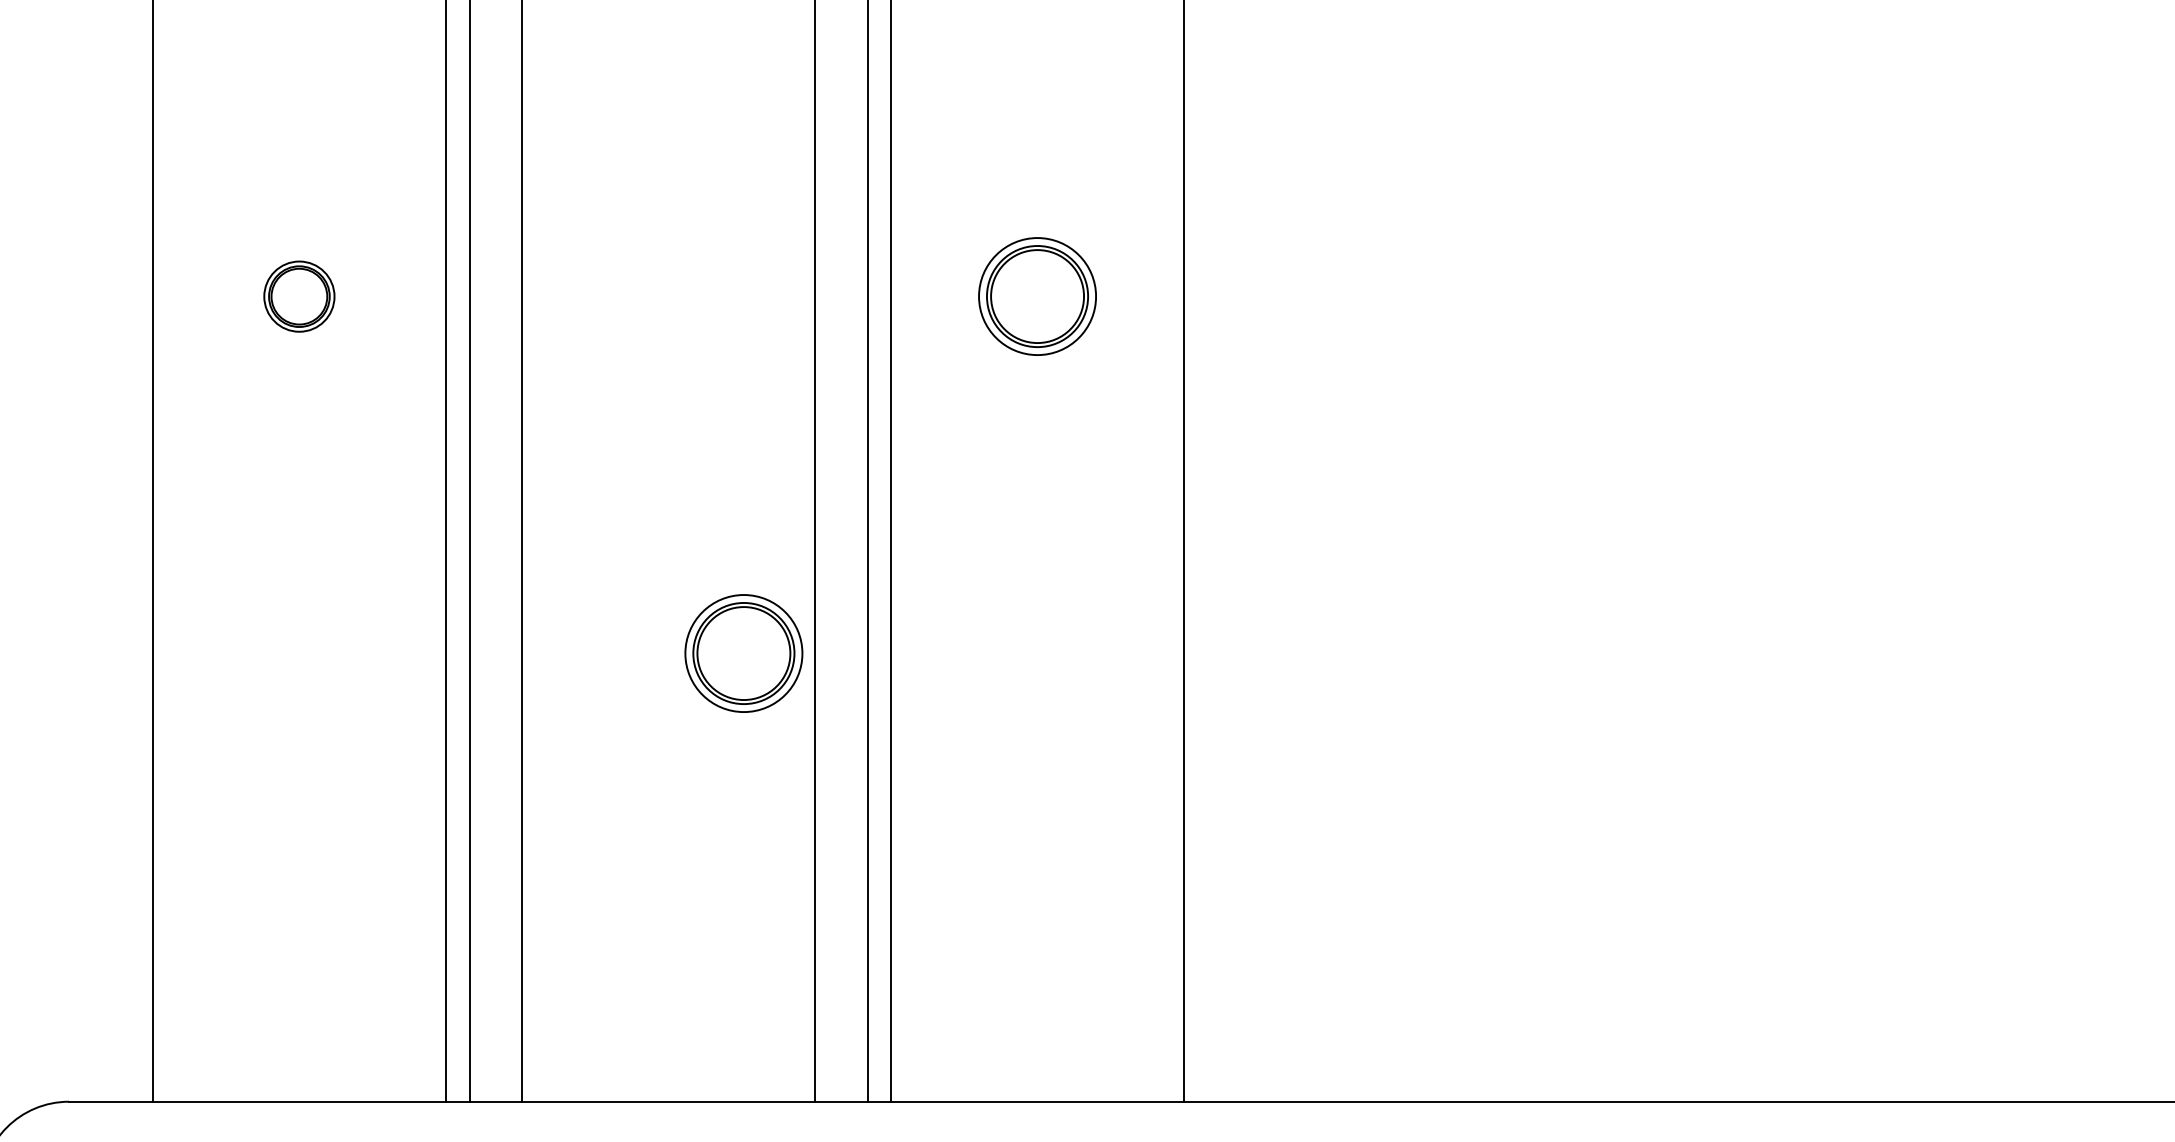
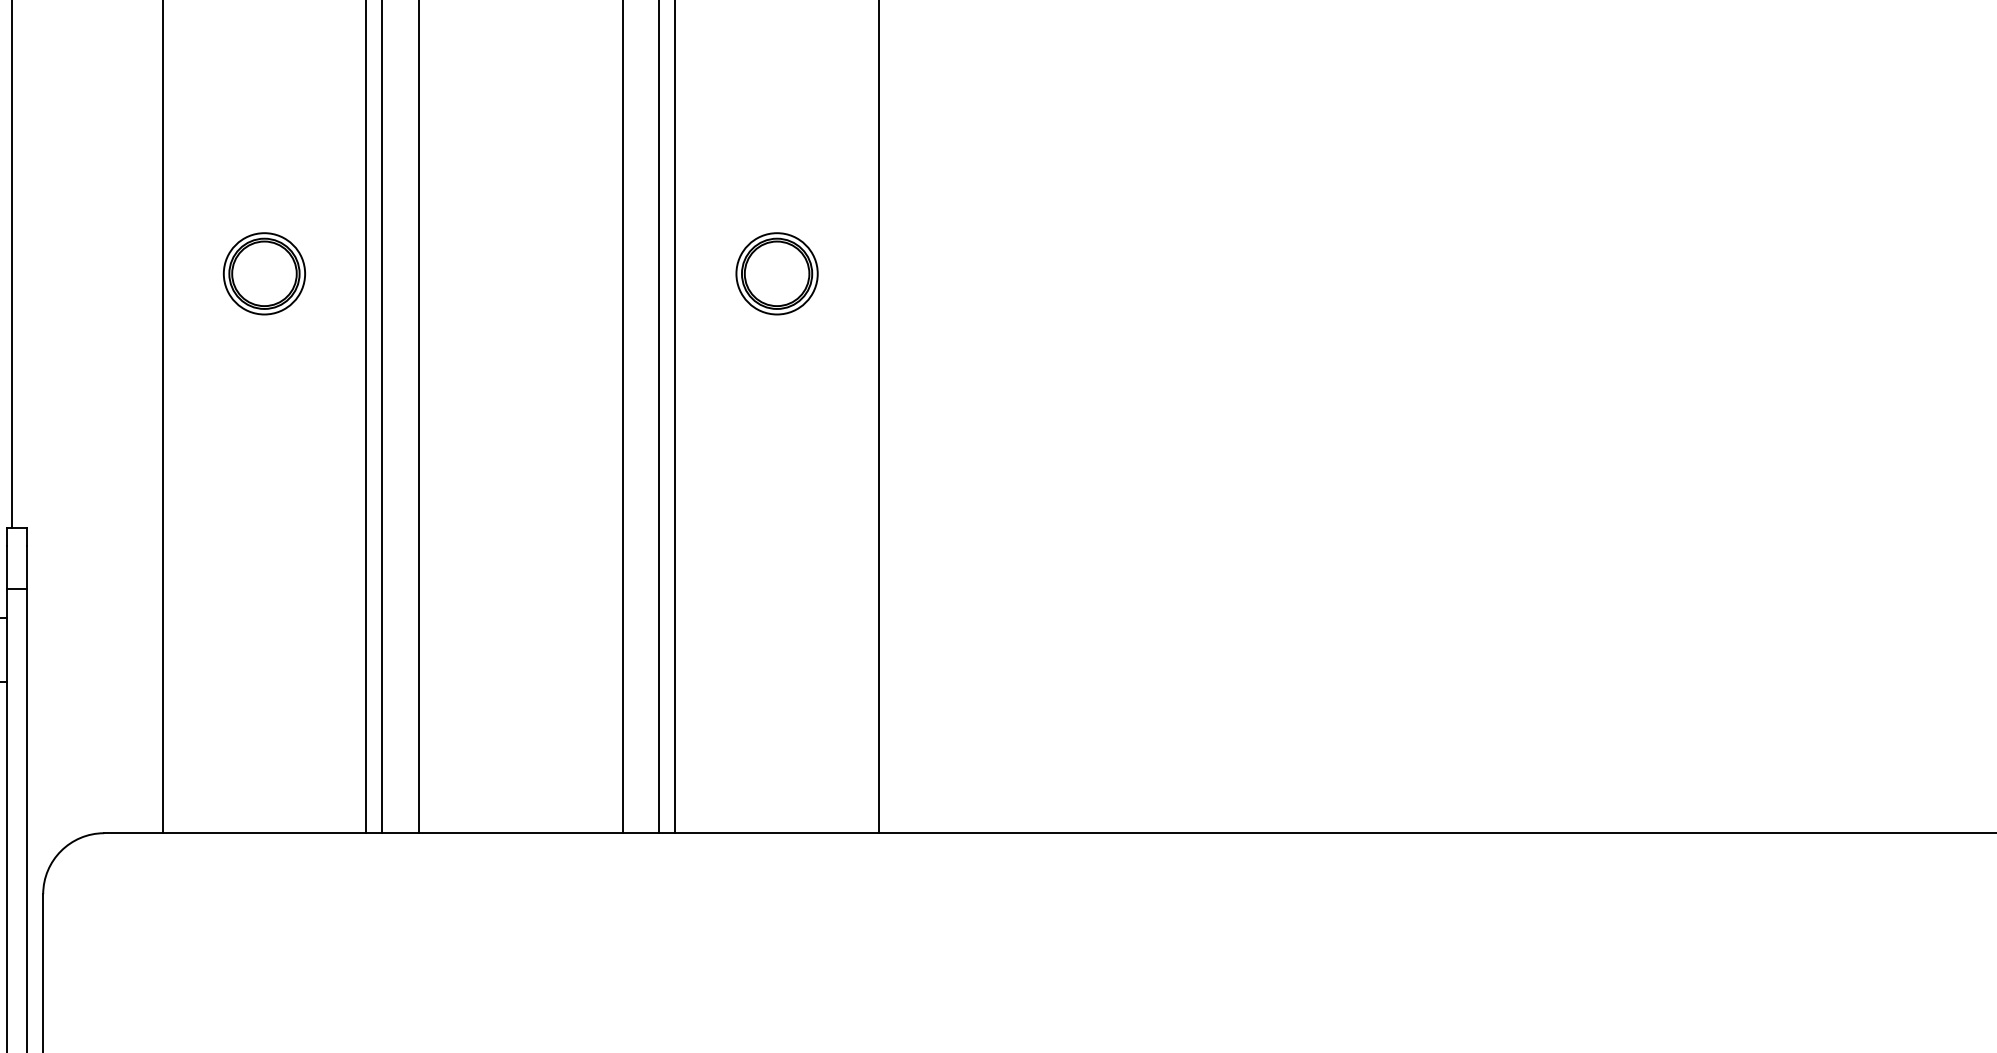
part: (298, 296) -> (263, 273), size x1.67
part: (743, 653) -> (572, 521), removed

